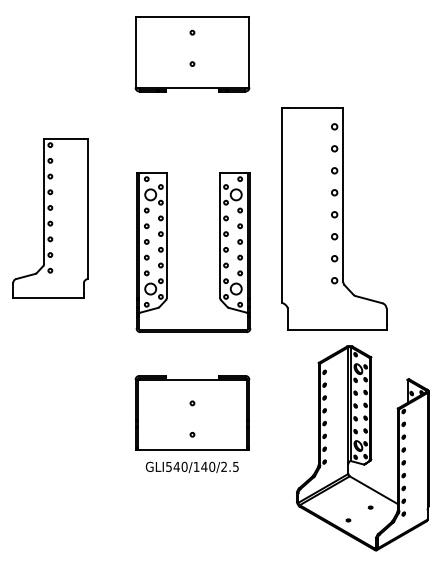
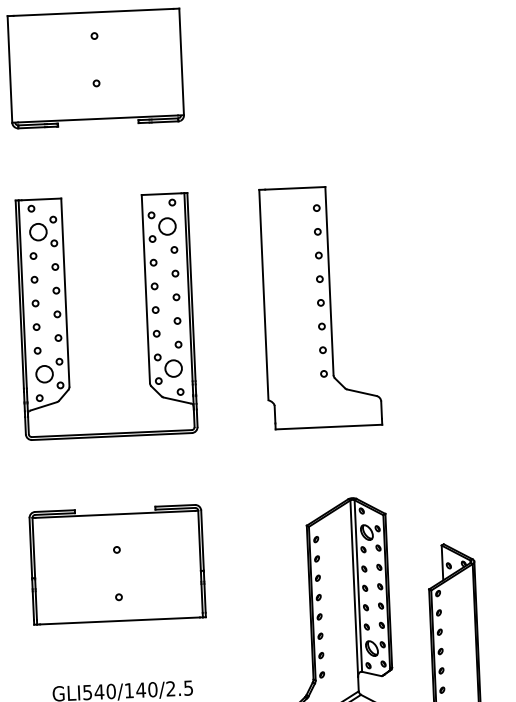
part: (334, 218) -> (320, 306), size x0.71
part: (167, 252) -> (67, 317), moved
part: (192, 412) -> (117, 563), moved

